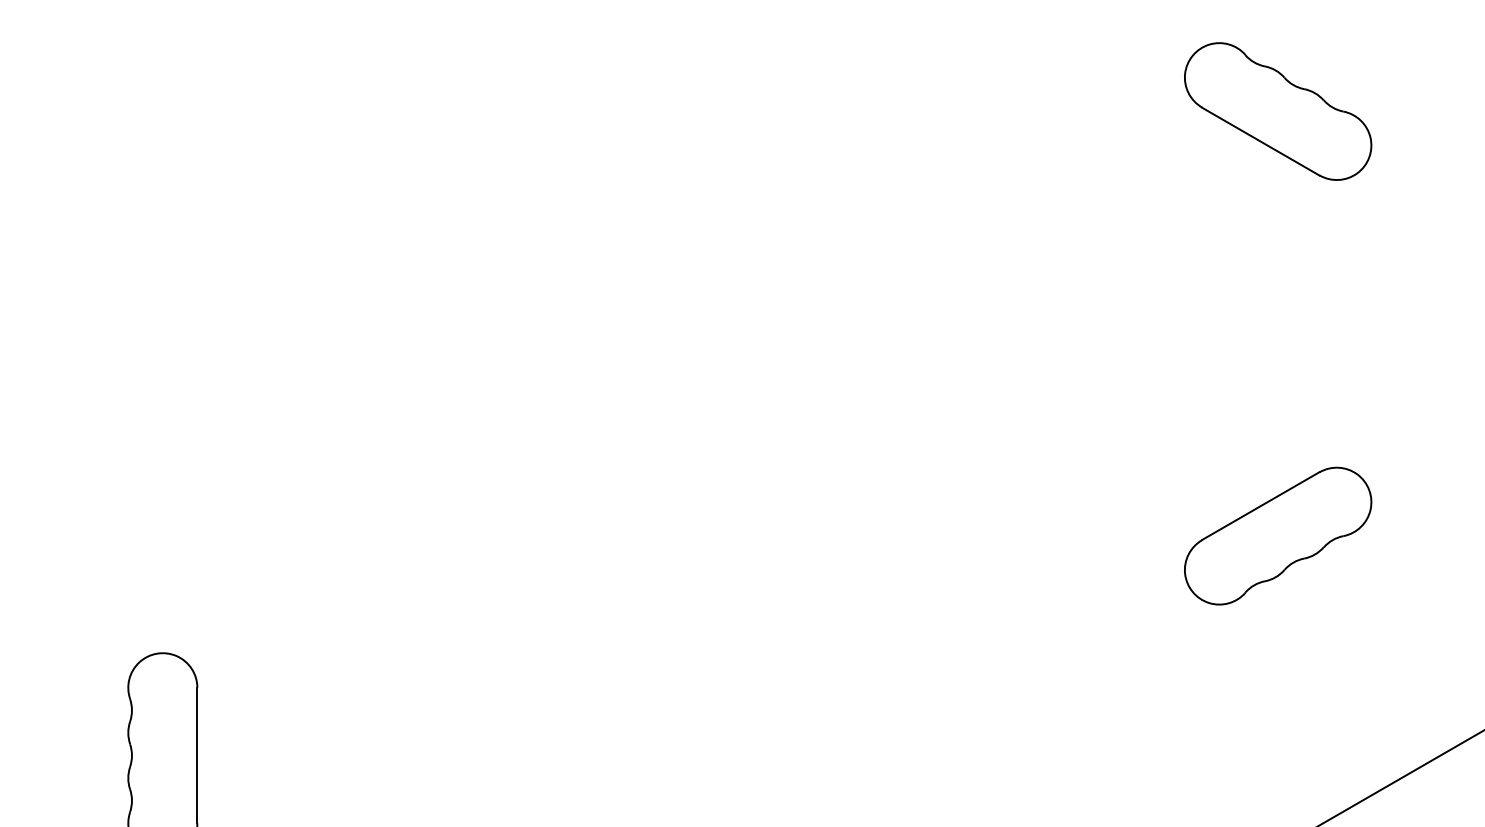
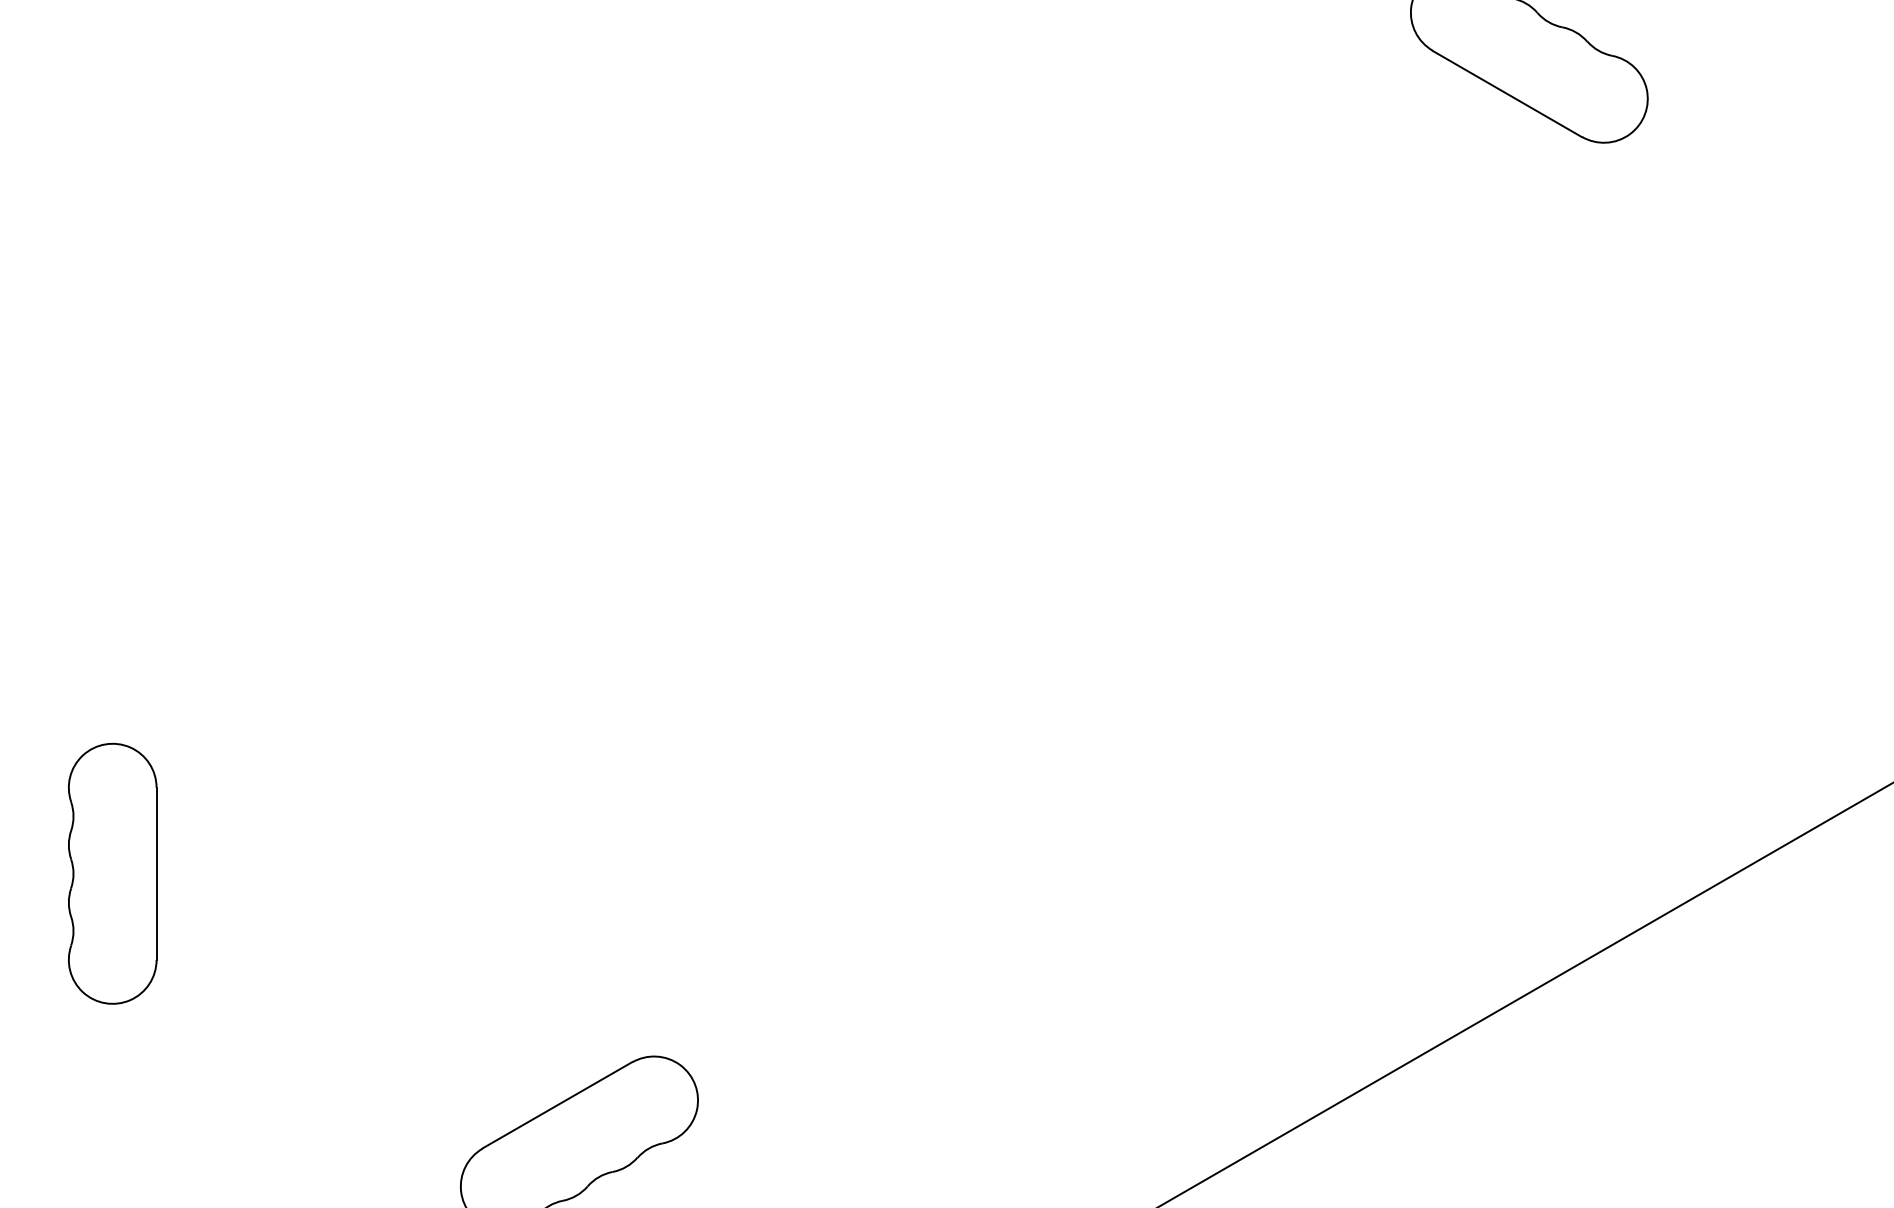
part: (1278, 535) -> (1529, 594), removed

